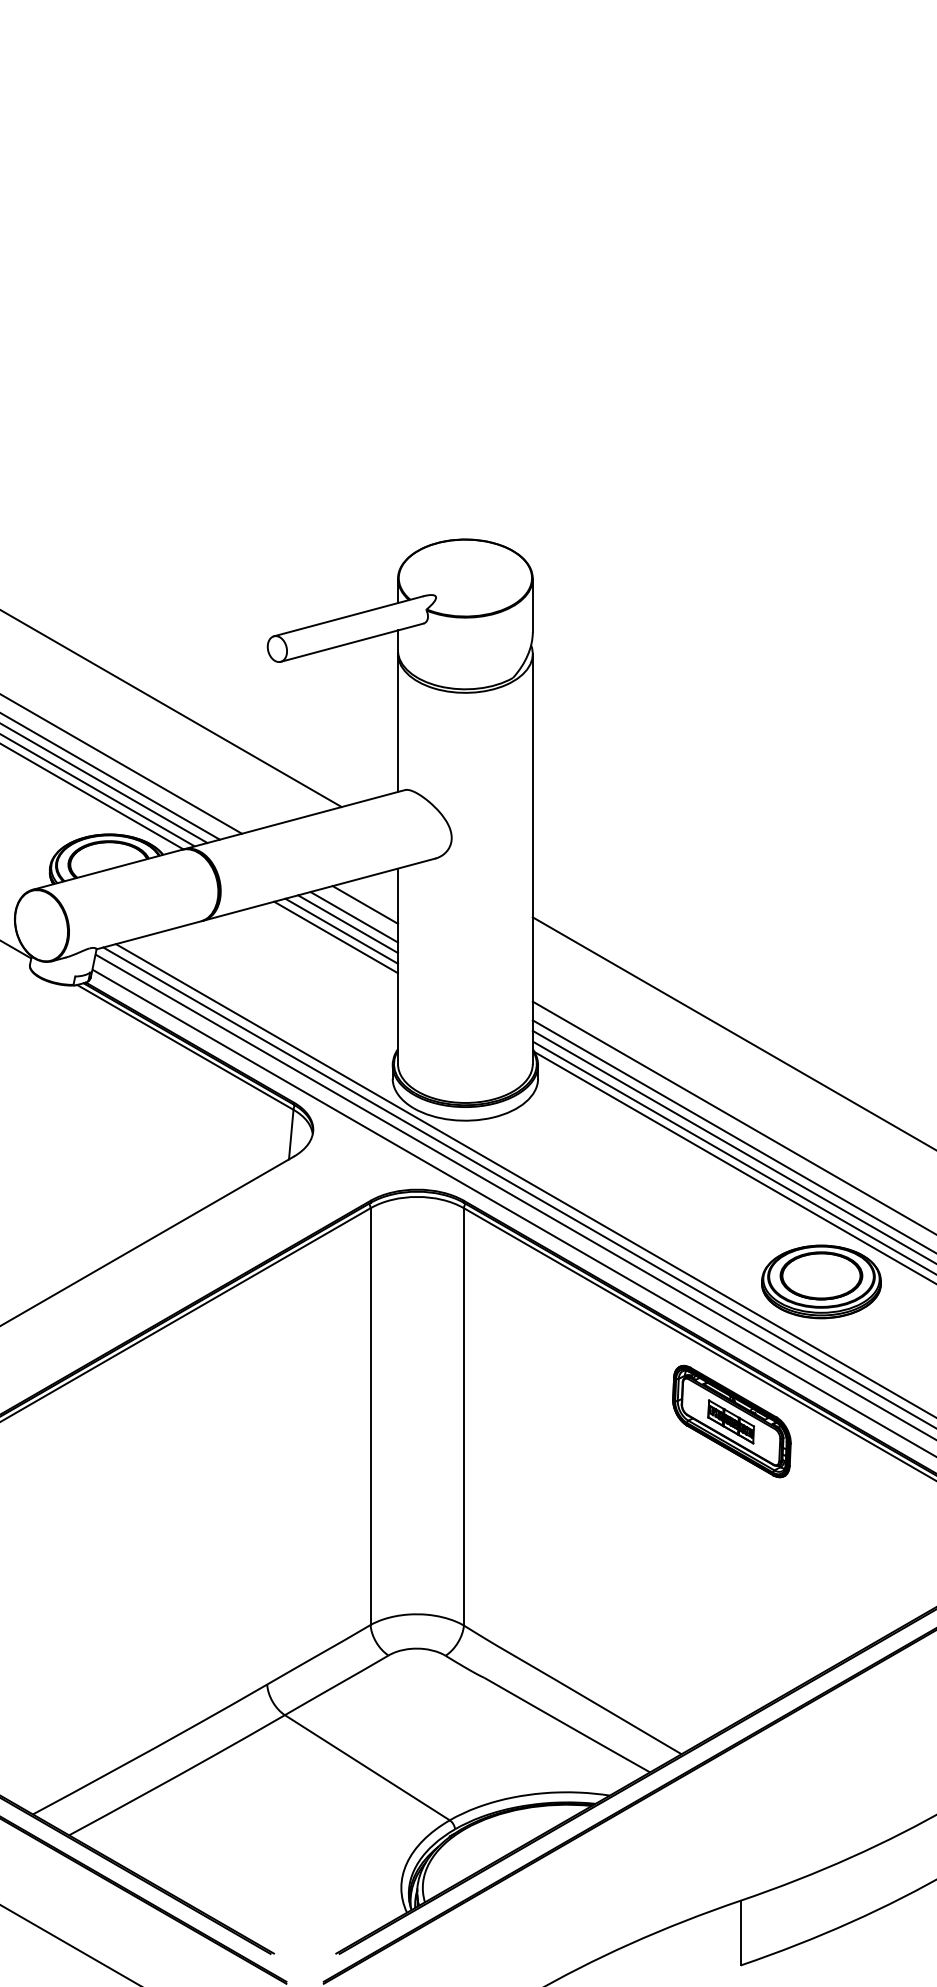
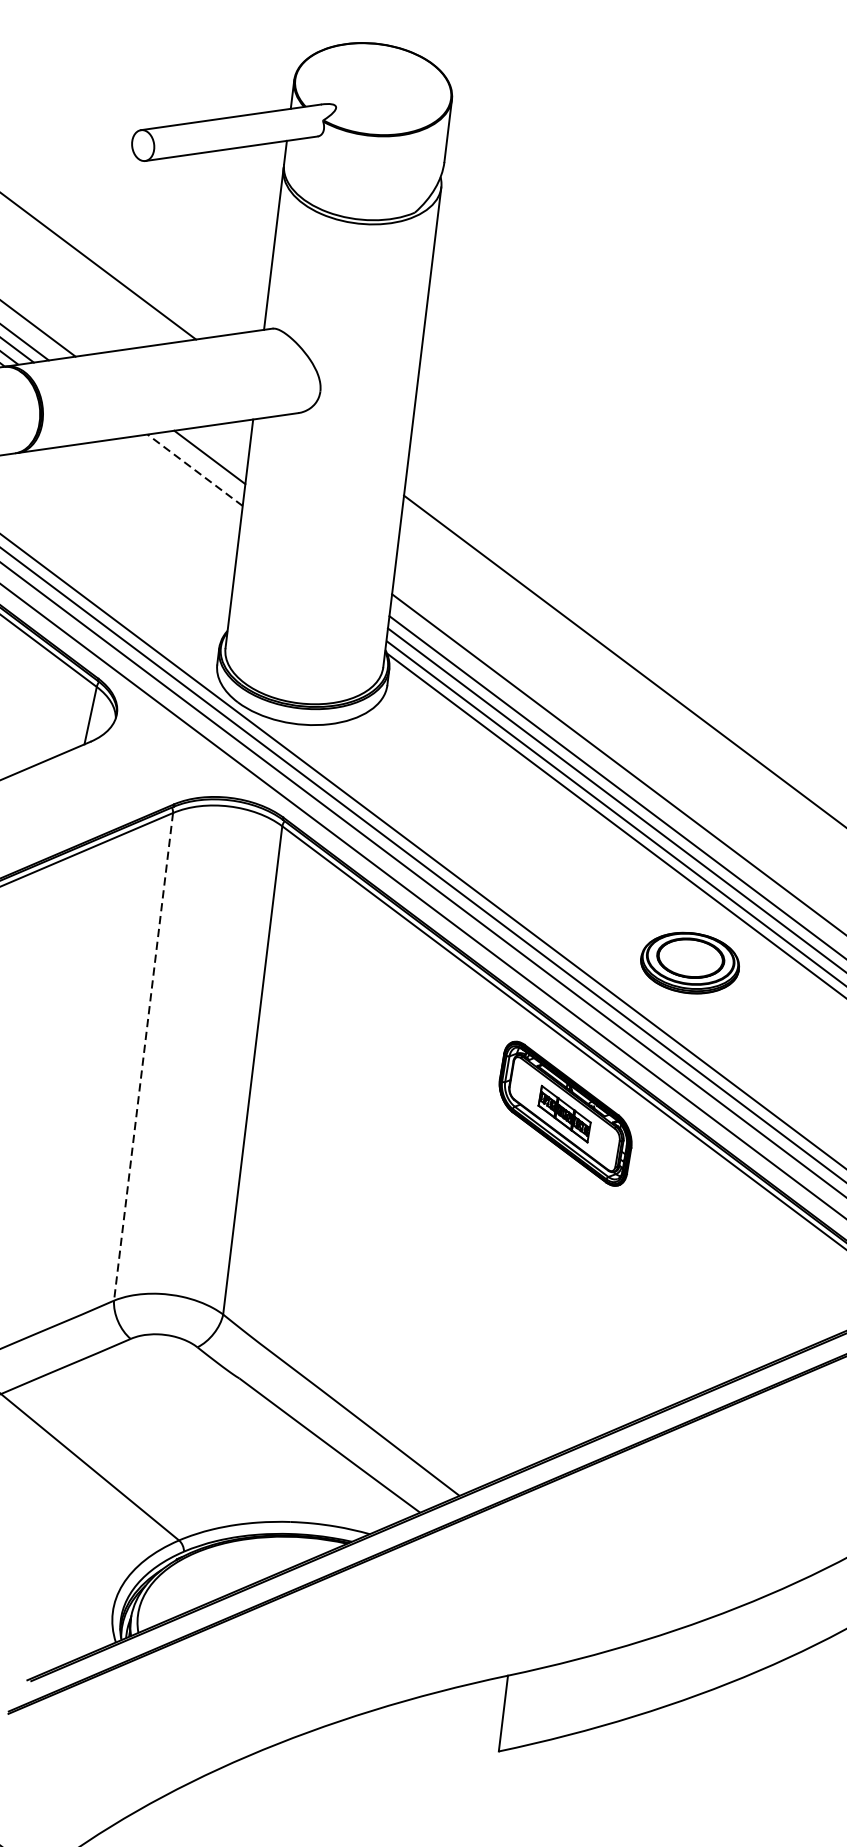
line: (353, 917) -> (194, 470), solid -> dashed
line: (347, 924) -> (186, 477), removed
line: (341, 930) -> (178, 483), removed
line: (335, 937) -> (170, 491), removed
part: (821, 1281) -> (690, 962), size x0.7
line: (370, 1417) -> (143, 1057), solid -> dashed

